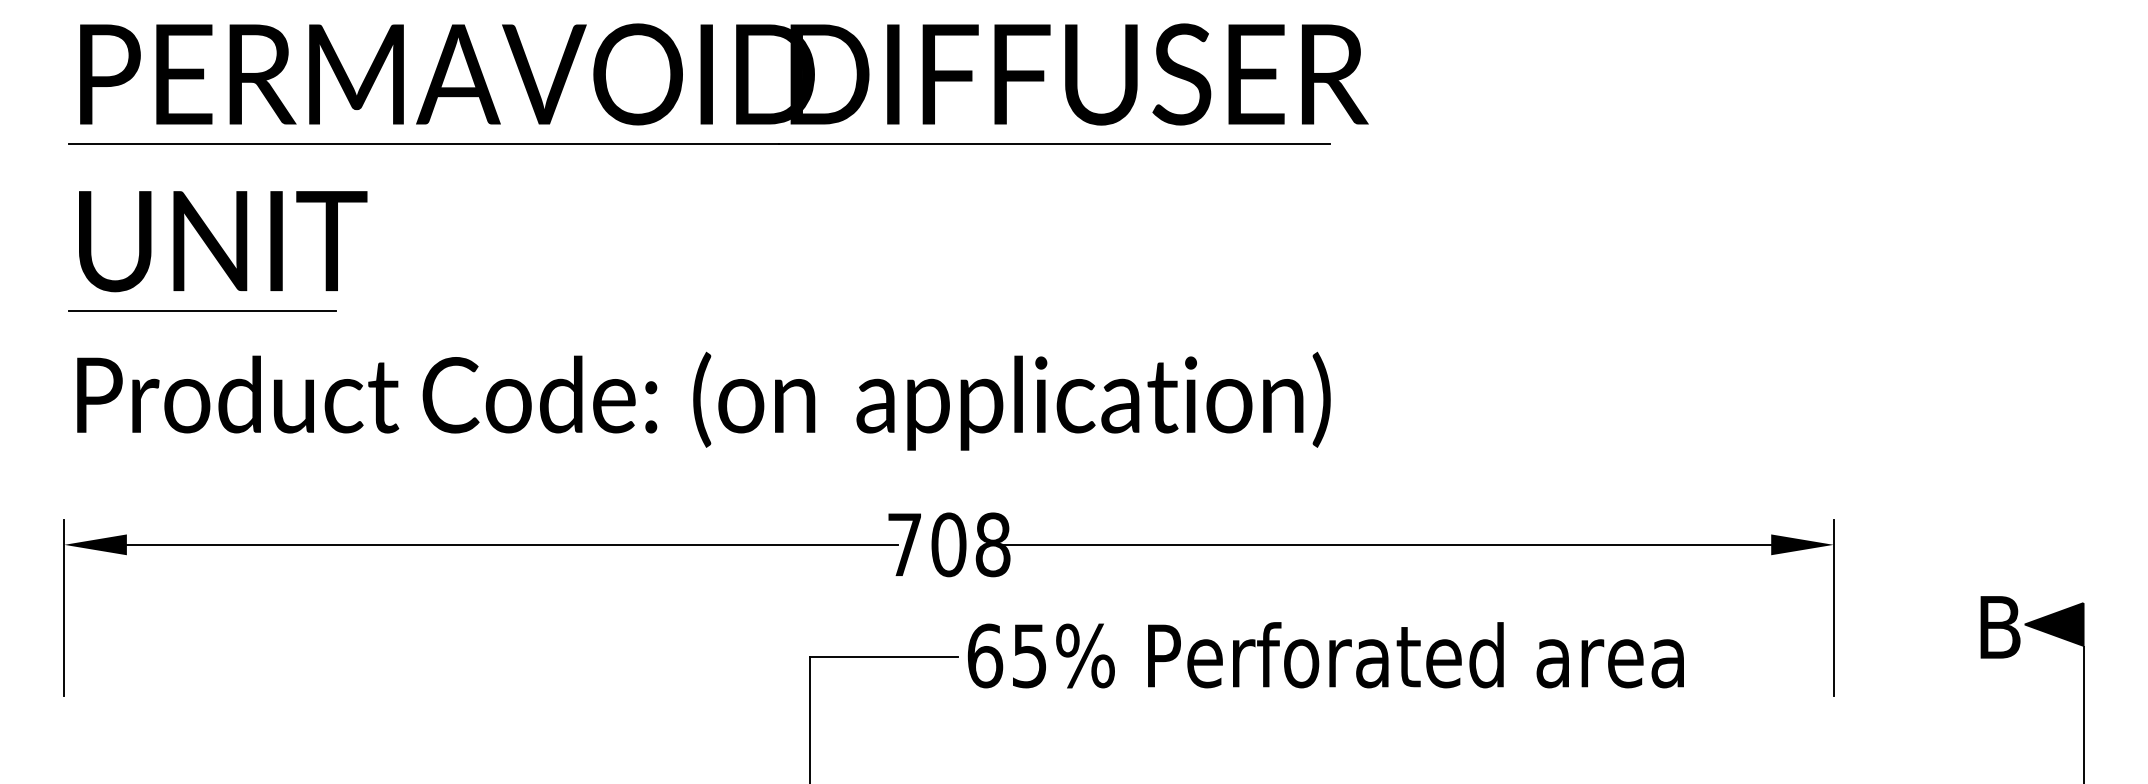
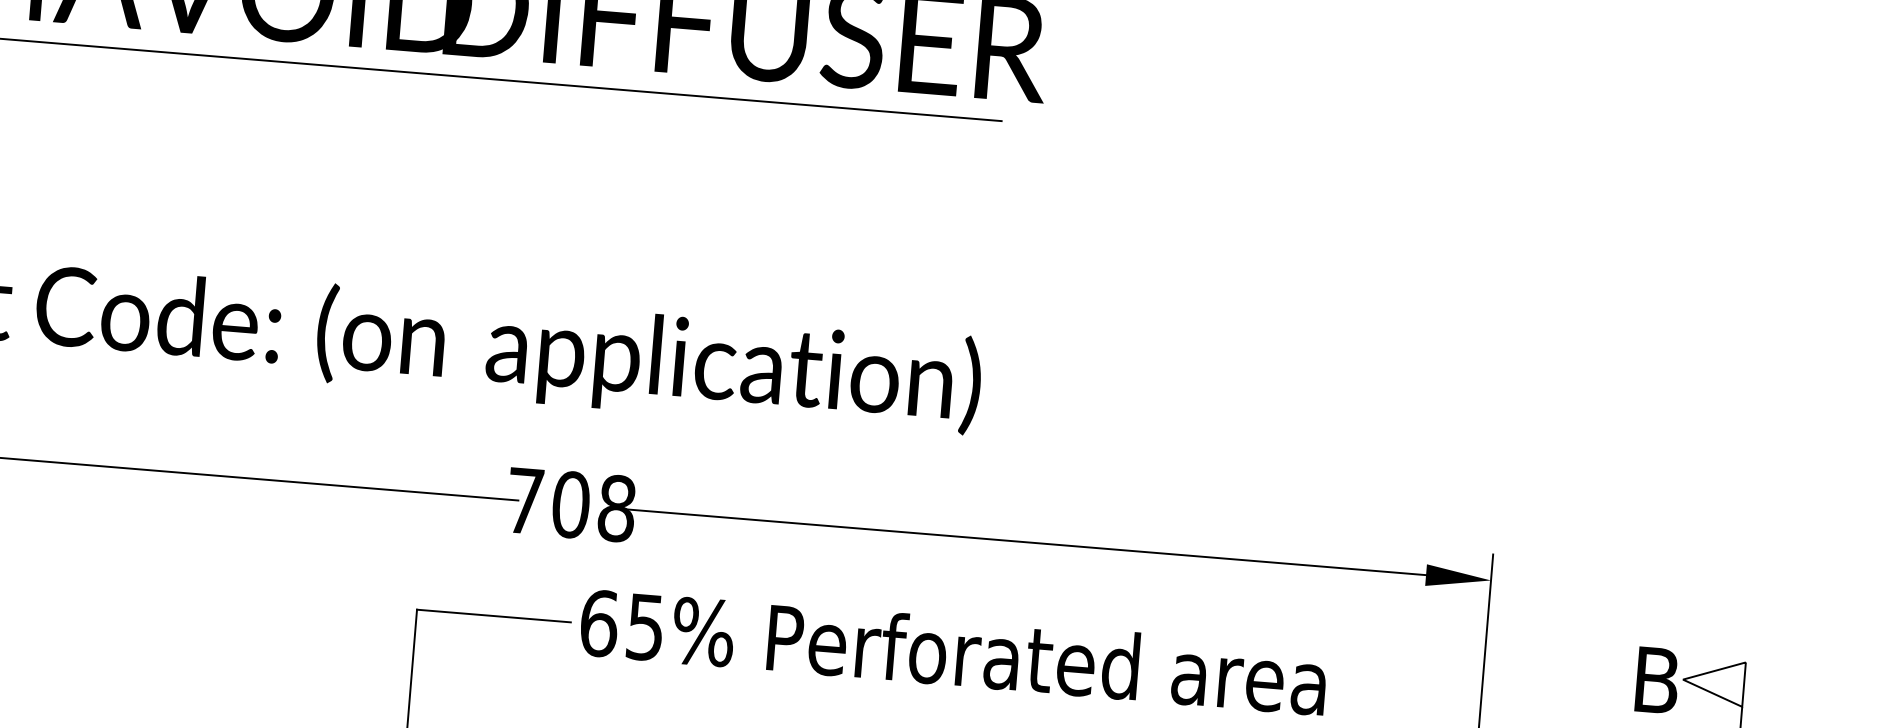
fill: (2053, 624) -> (1712, 682), removed

